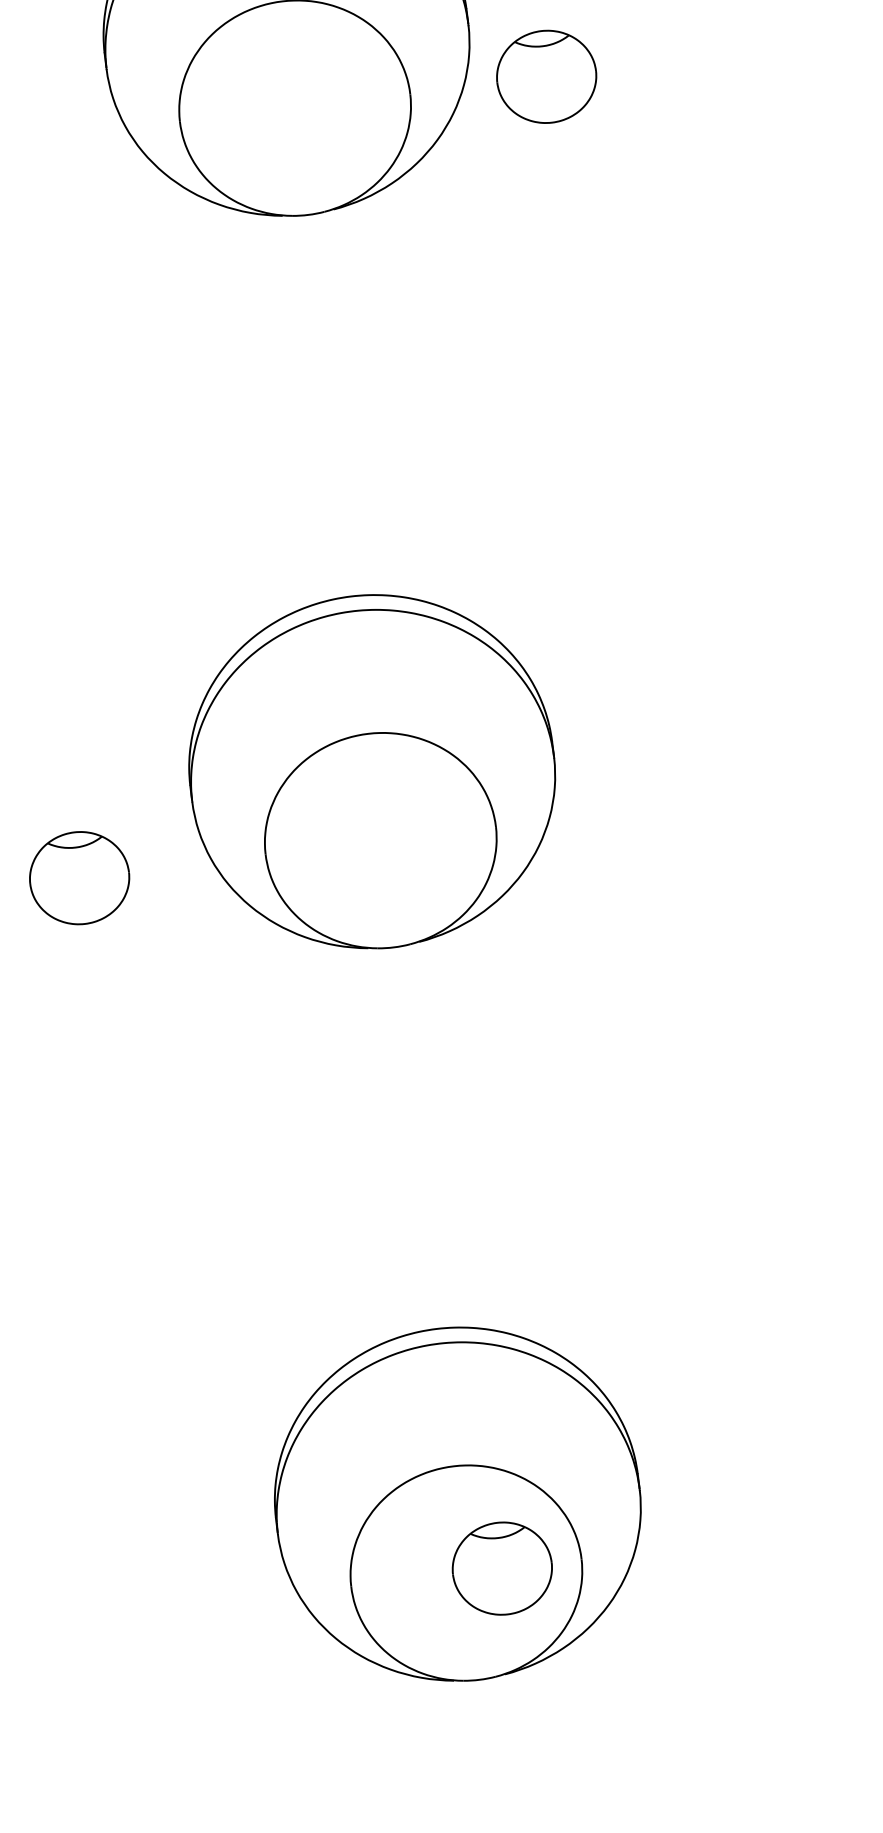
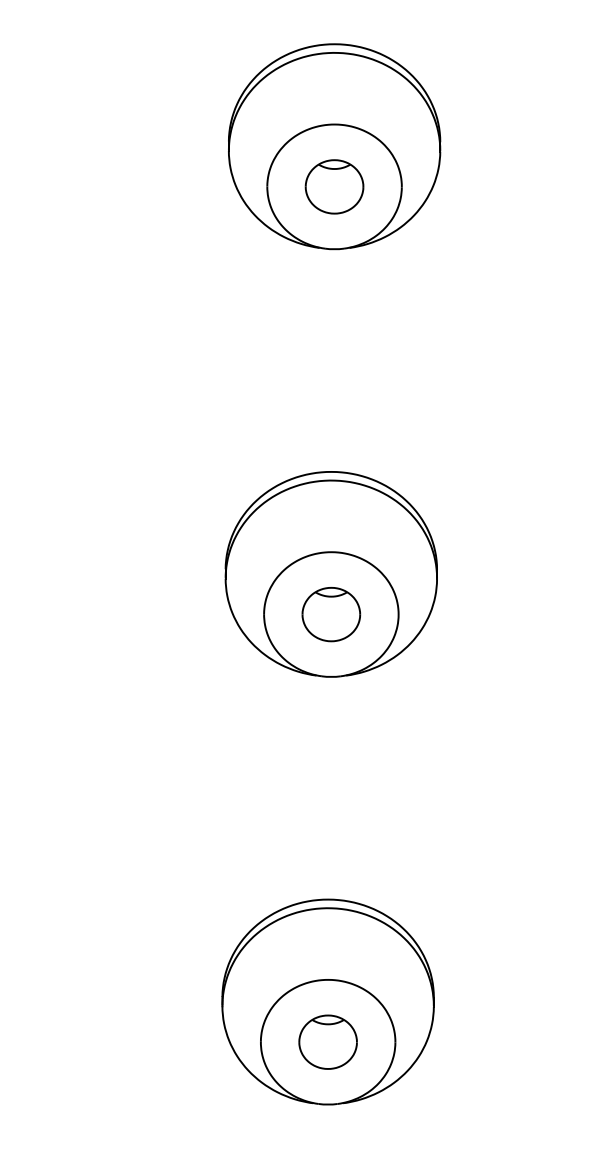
part: (546, 76) -> (334, 186), moved
part: (79, 878) -> (331, 614), moved
part: (501, 1567) -> (327, 1041), moved

